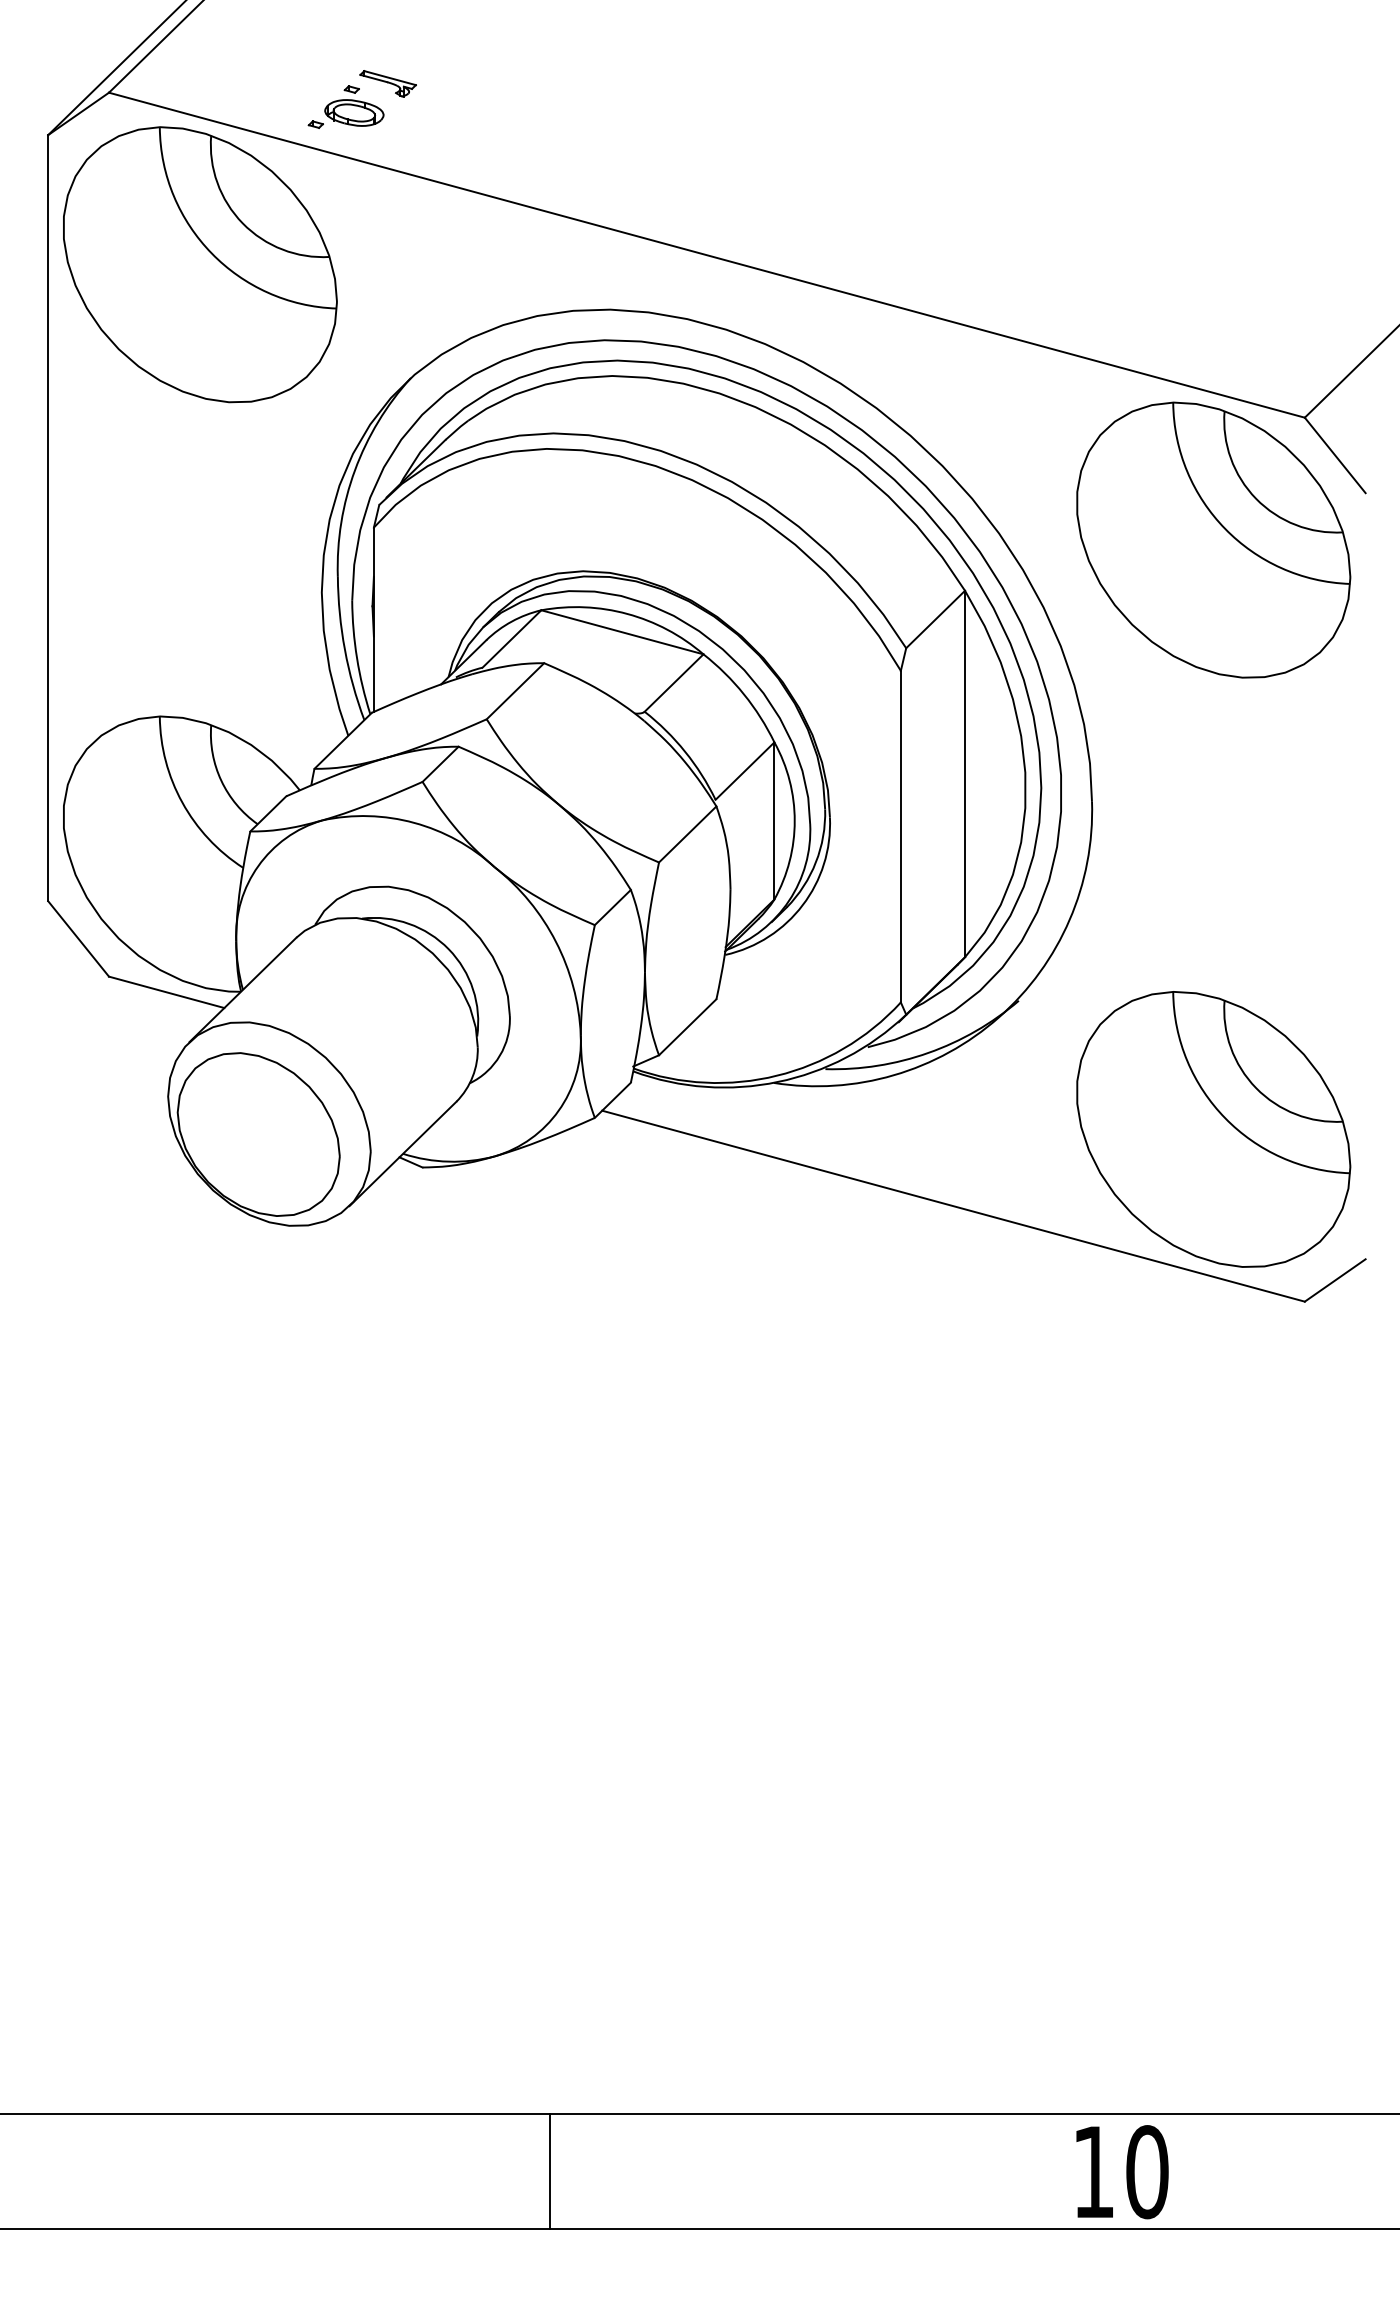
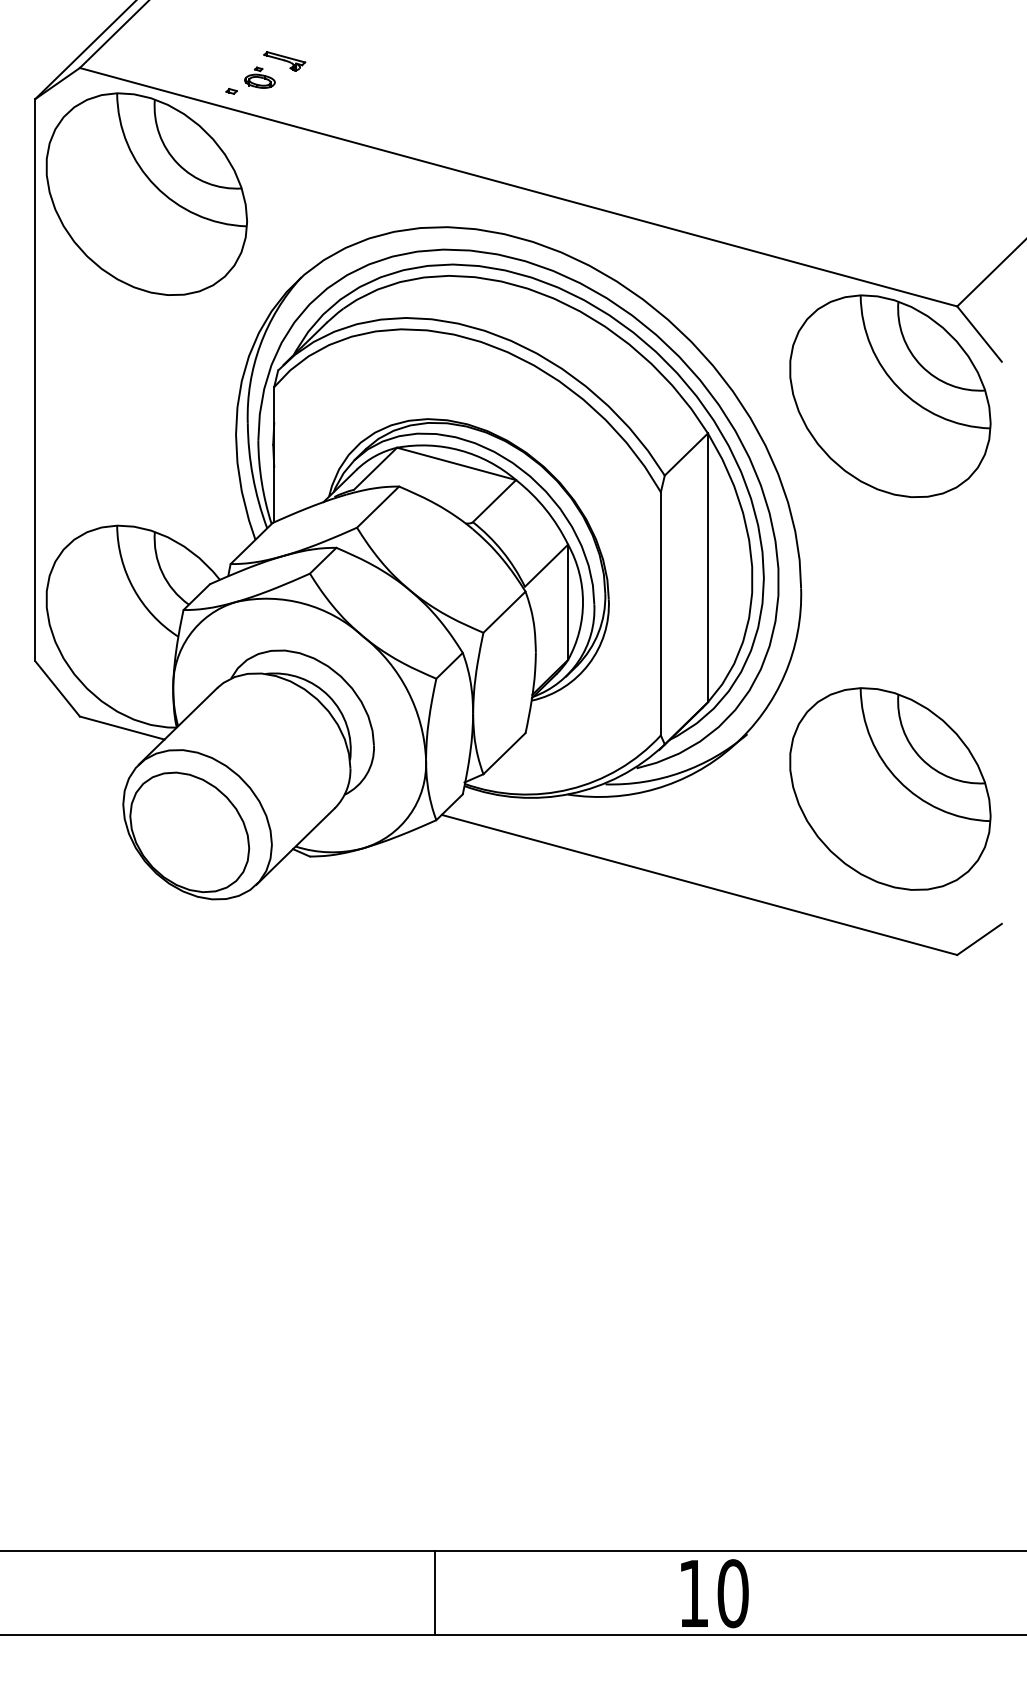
part: (354, 105) -> (260, 77), size x0.7
part: (1213, 1129) -> (890, 789), moved
line: (549, 2171) -> (434, 1593), moved
text: (1122, 2172) -> (714, 1593), moved

